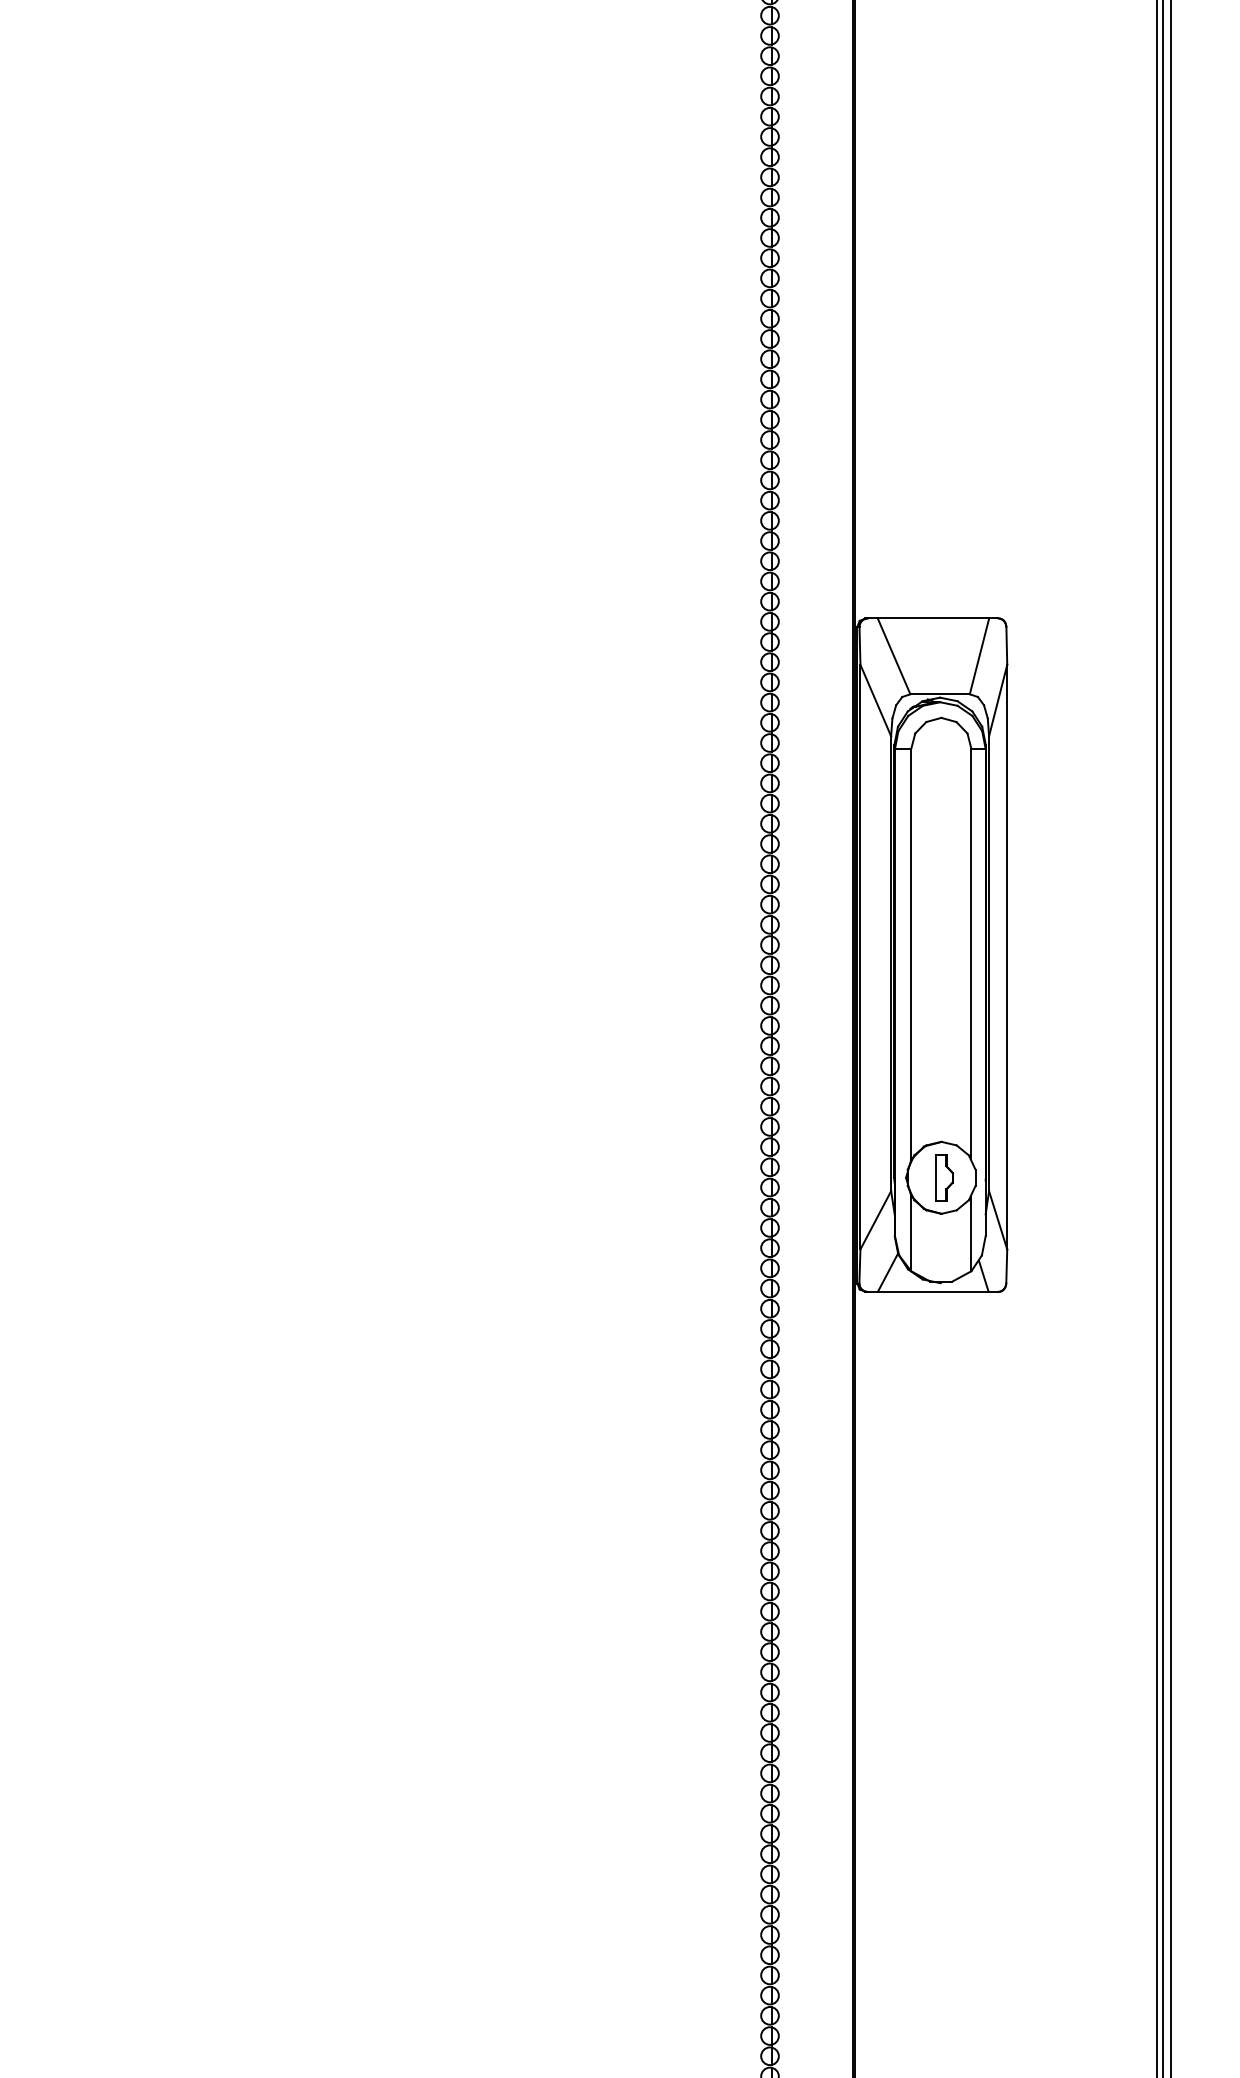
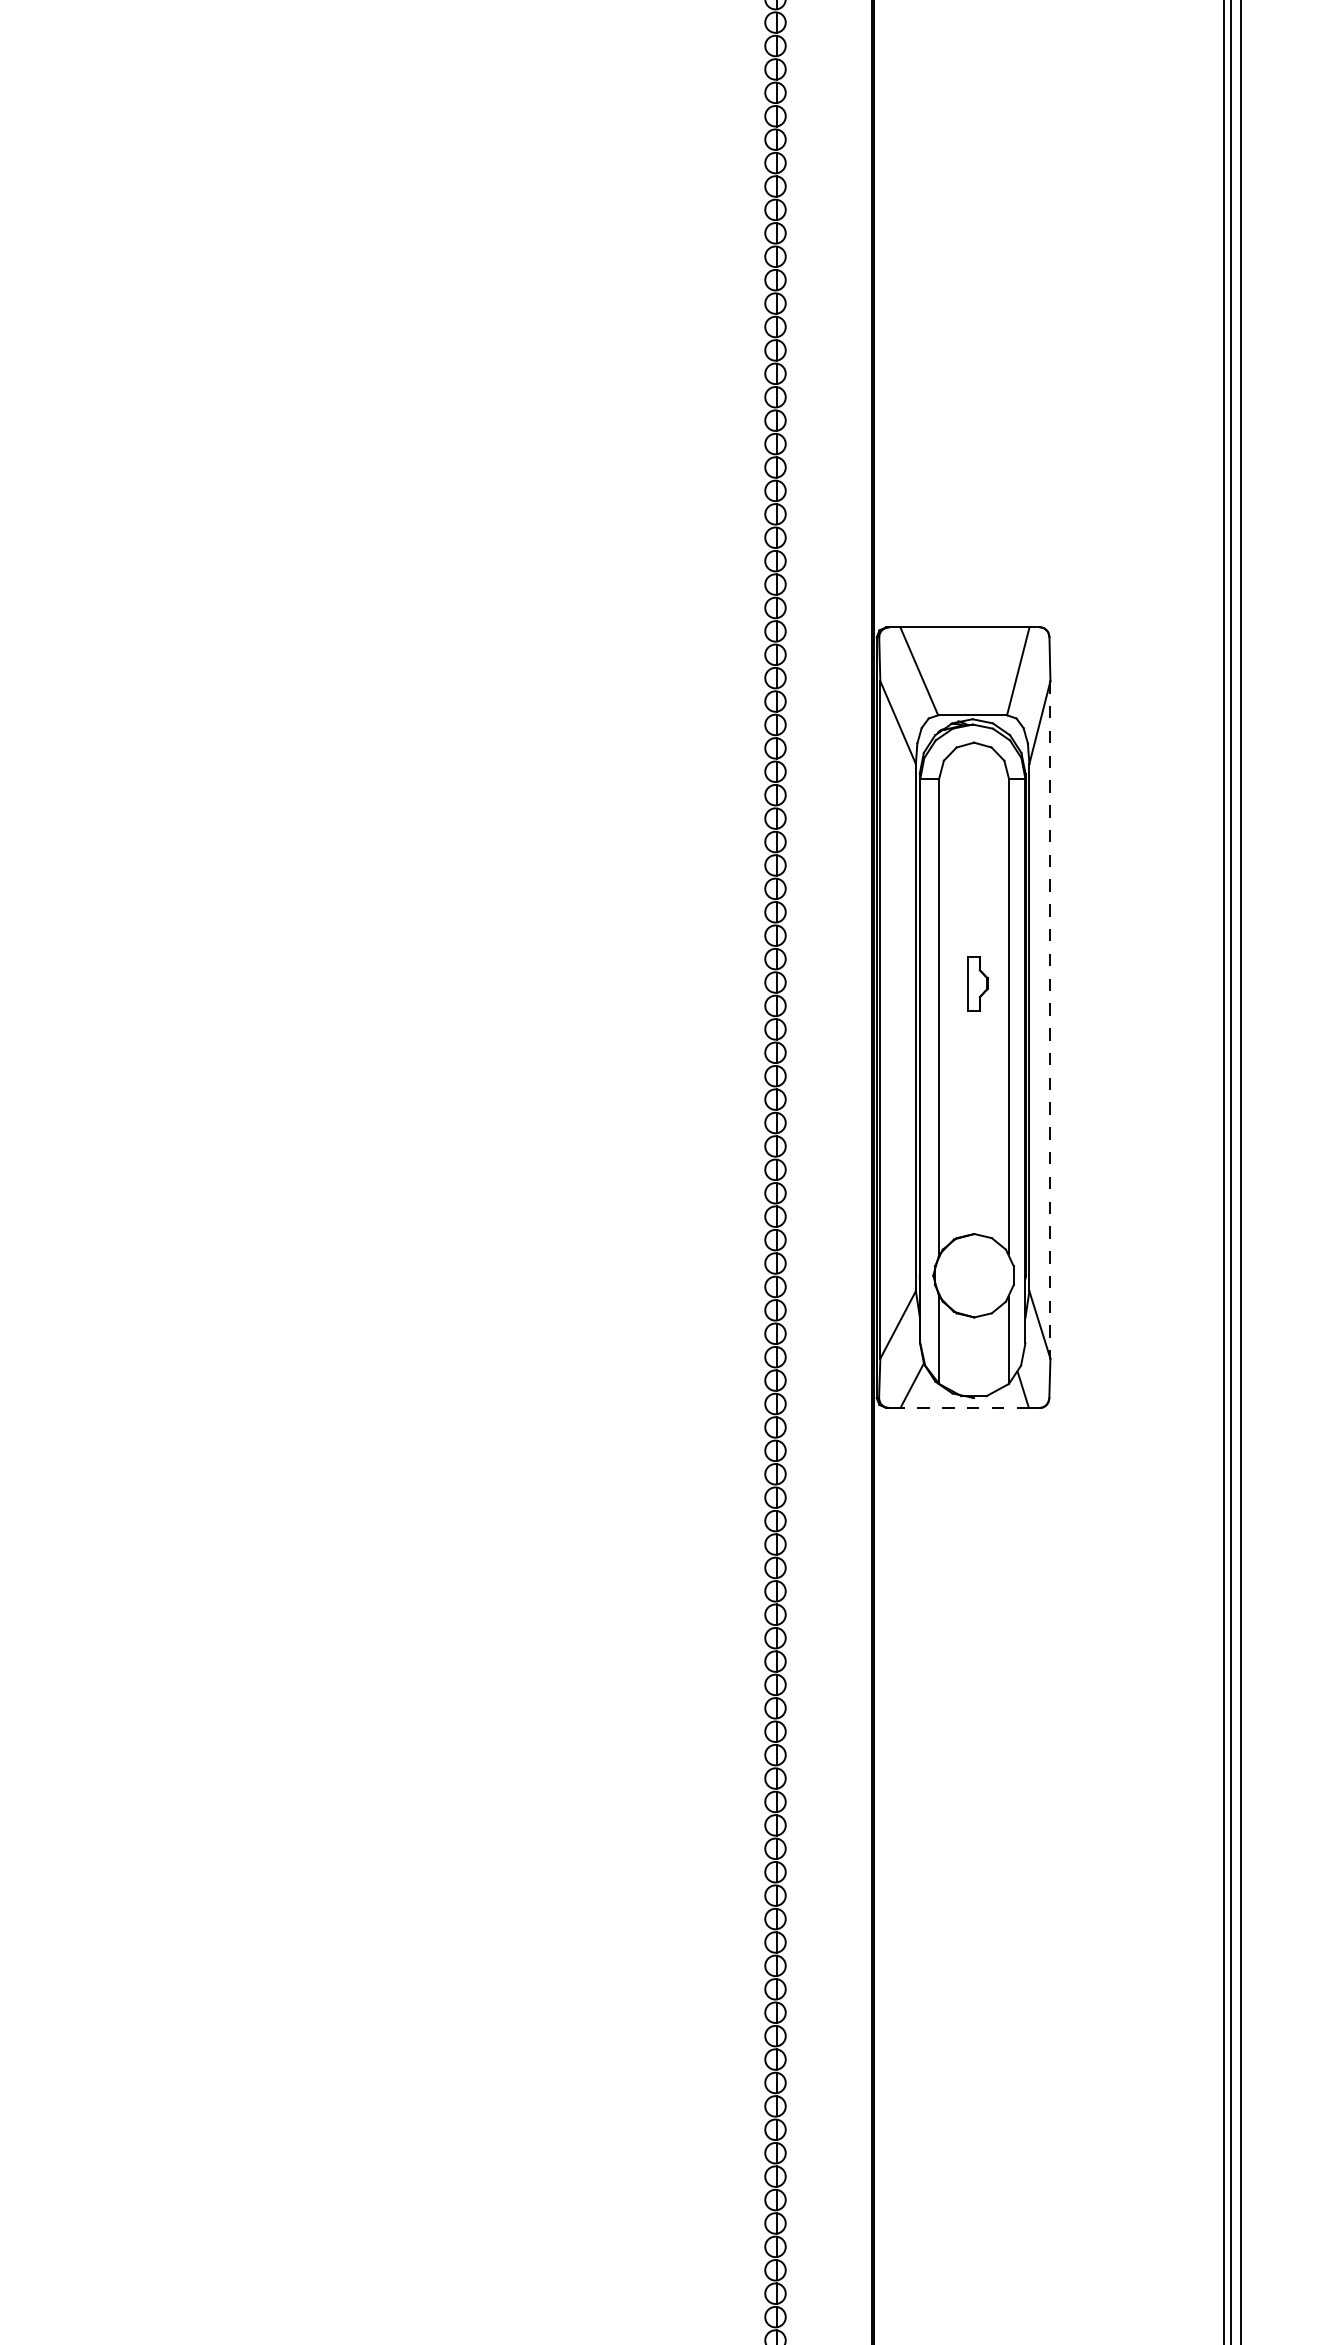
line: (1007, 957) -> (1050, 1020), solid -> dashed
part: (944, 1177) -> (977, 983), moved
line: (932, 1291) -> (963, 1407), solid -> dashed

